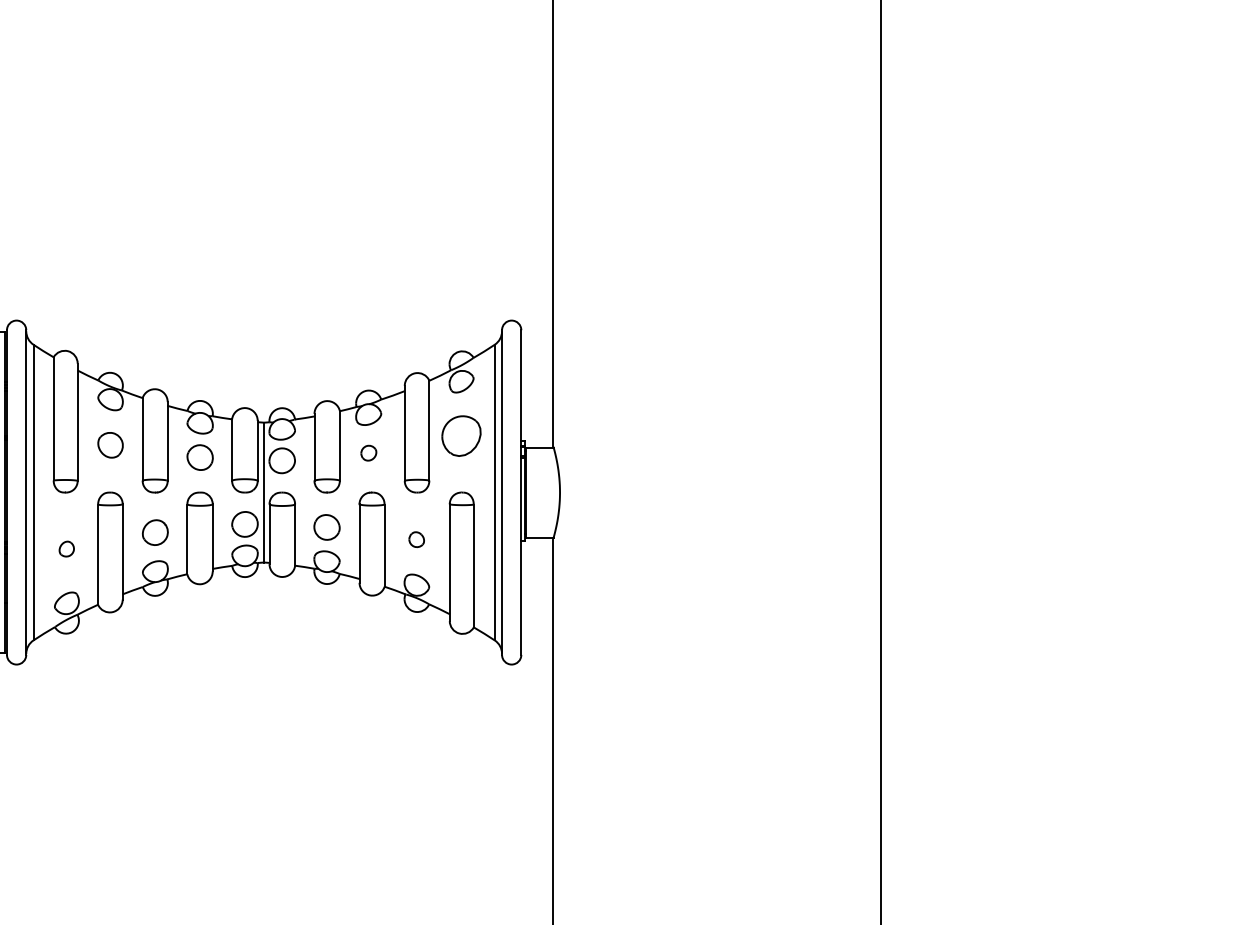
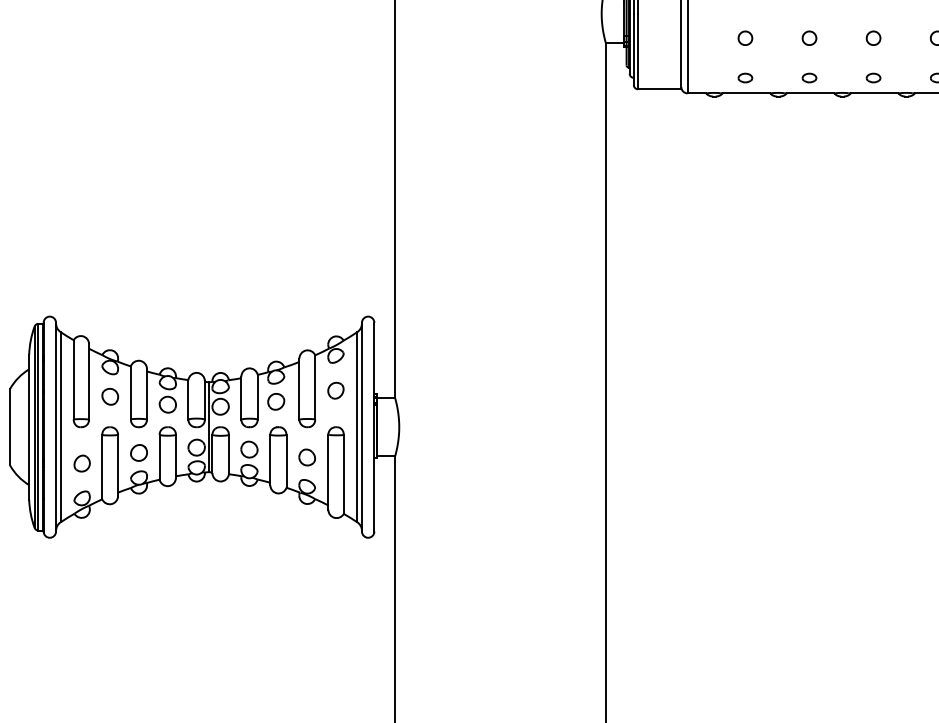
part: (460, 435) -> (335, 390), size x0.62
part: (369, 452) -> (276, 401), size x1.67
part: (415, 539) -> (306, 457), size x1.67
part: (65, 549) -> (81, 463), size x1.67

